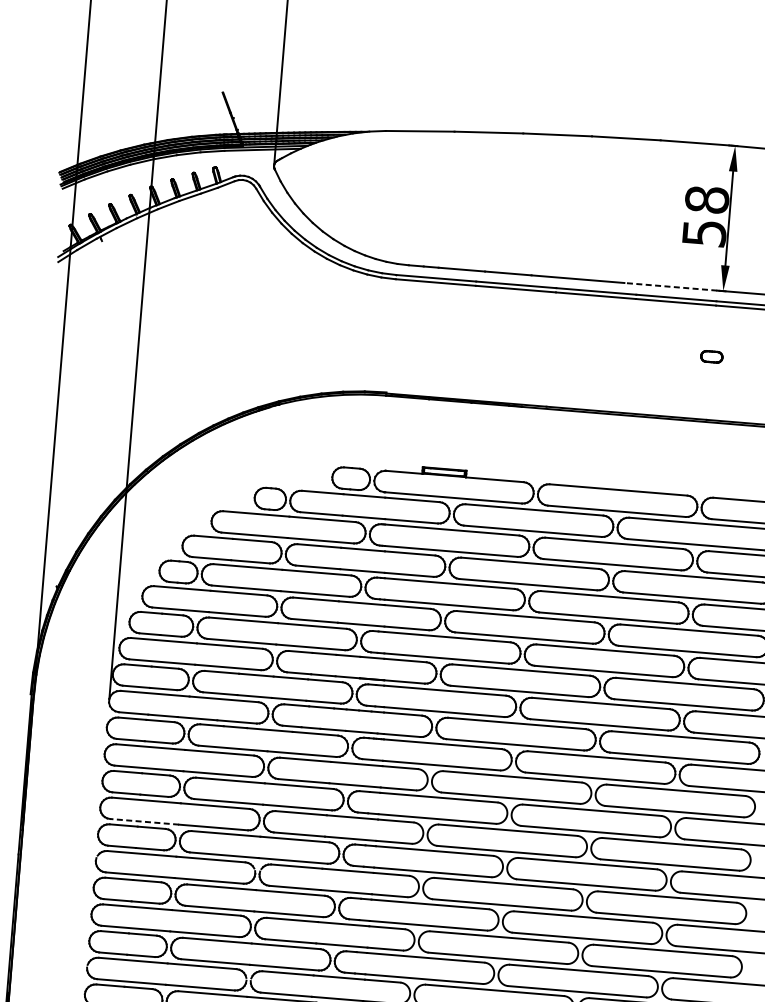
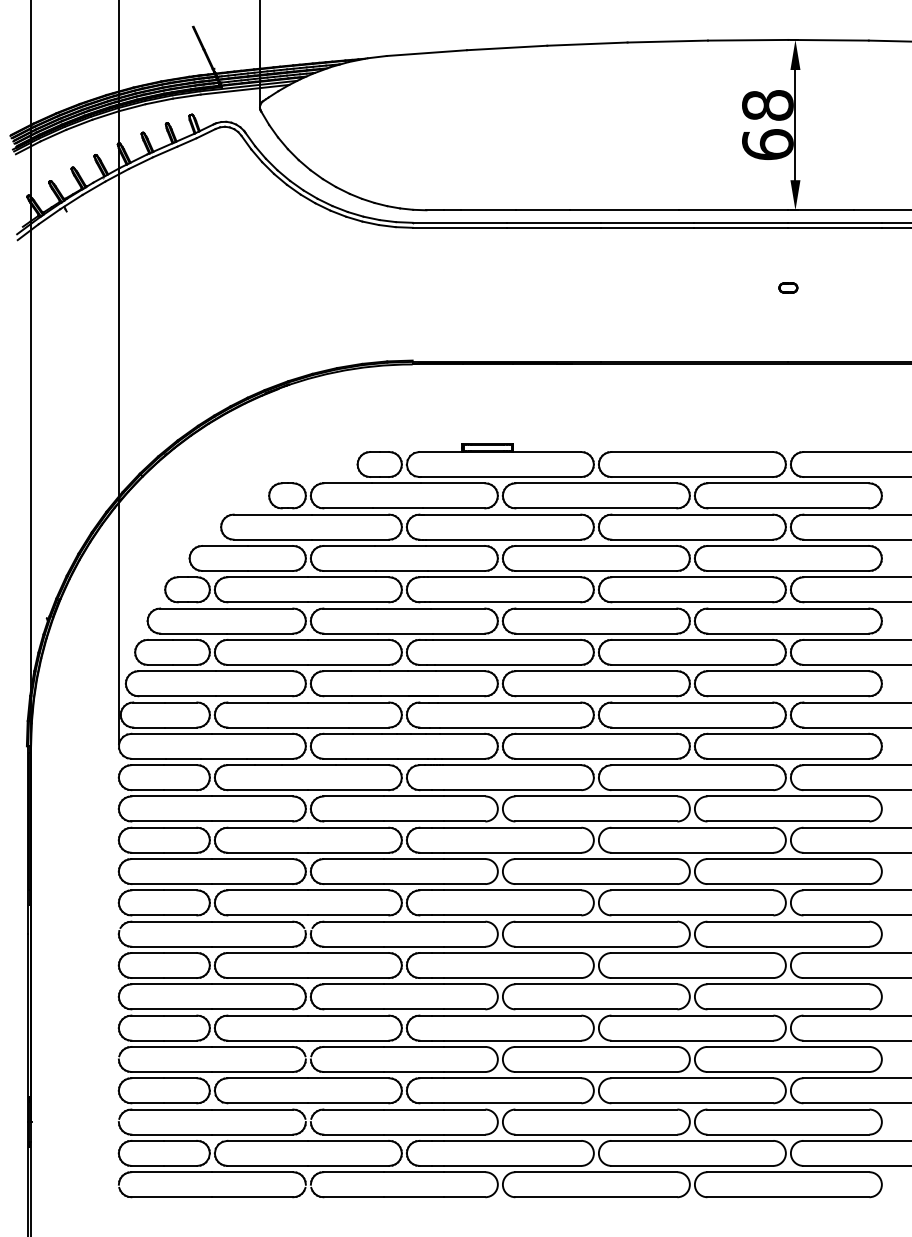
text: (704, 233) -> (767, 144), 58 -> 68
line: (670, 286) -> (733, 210), dashed -> solid
part: (711, 356) -> (788, 287), size x0.71
line: (144, 822) -> (171, 884), dashed -> solid

